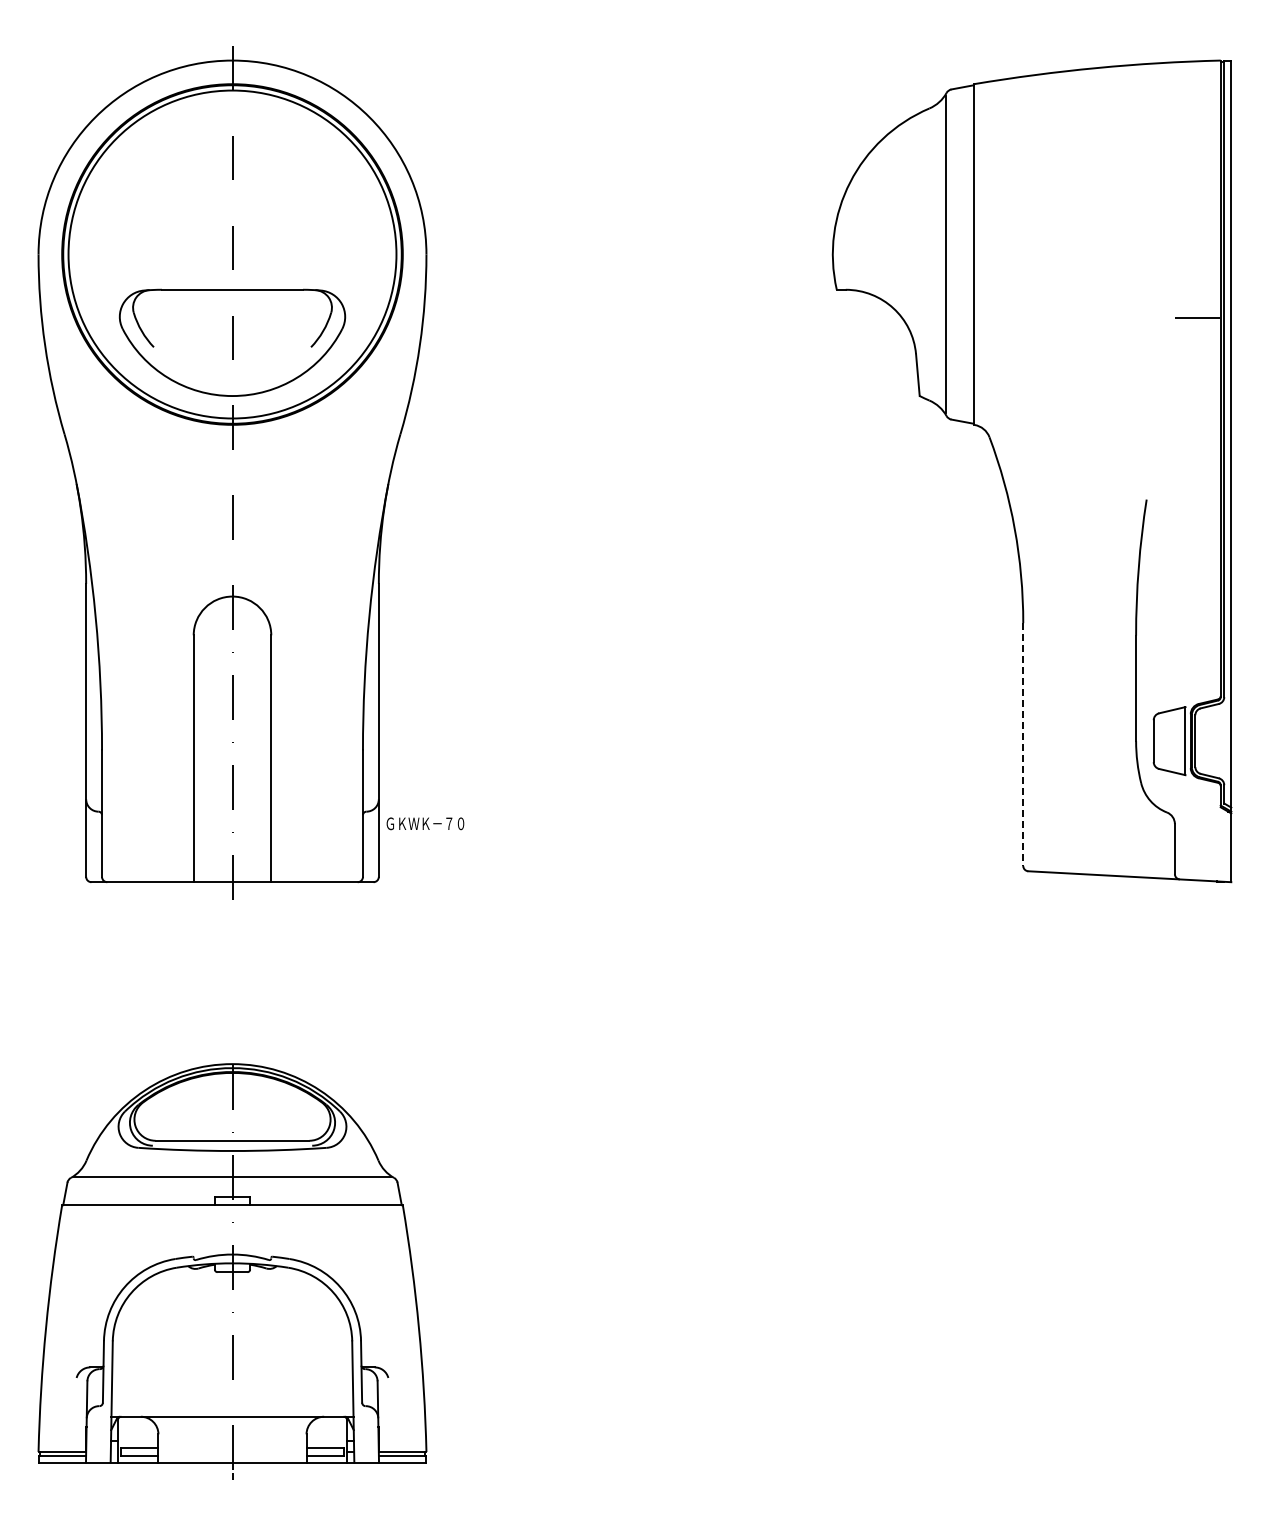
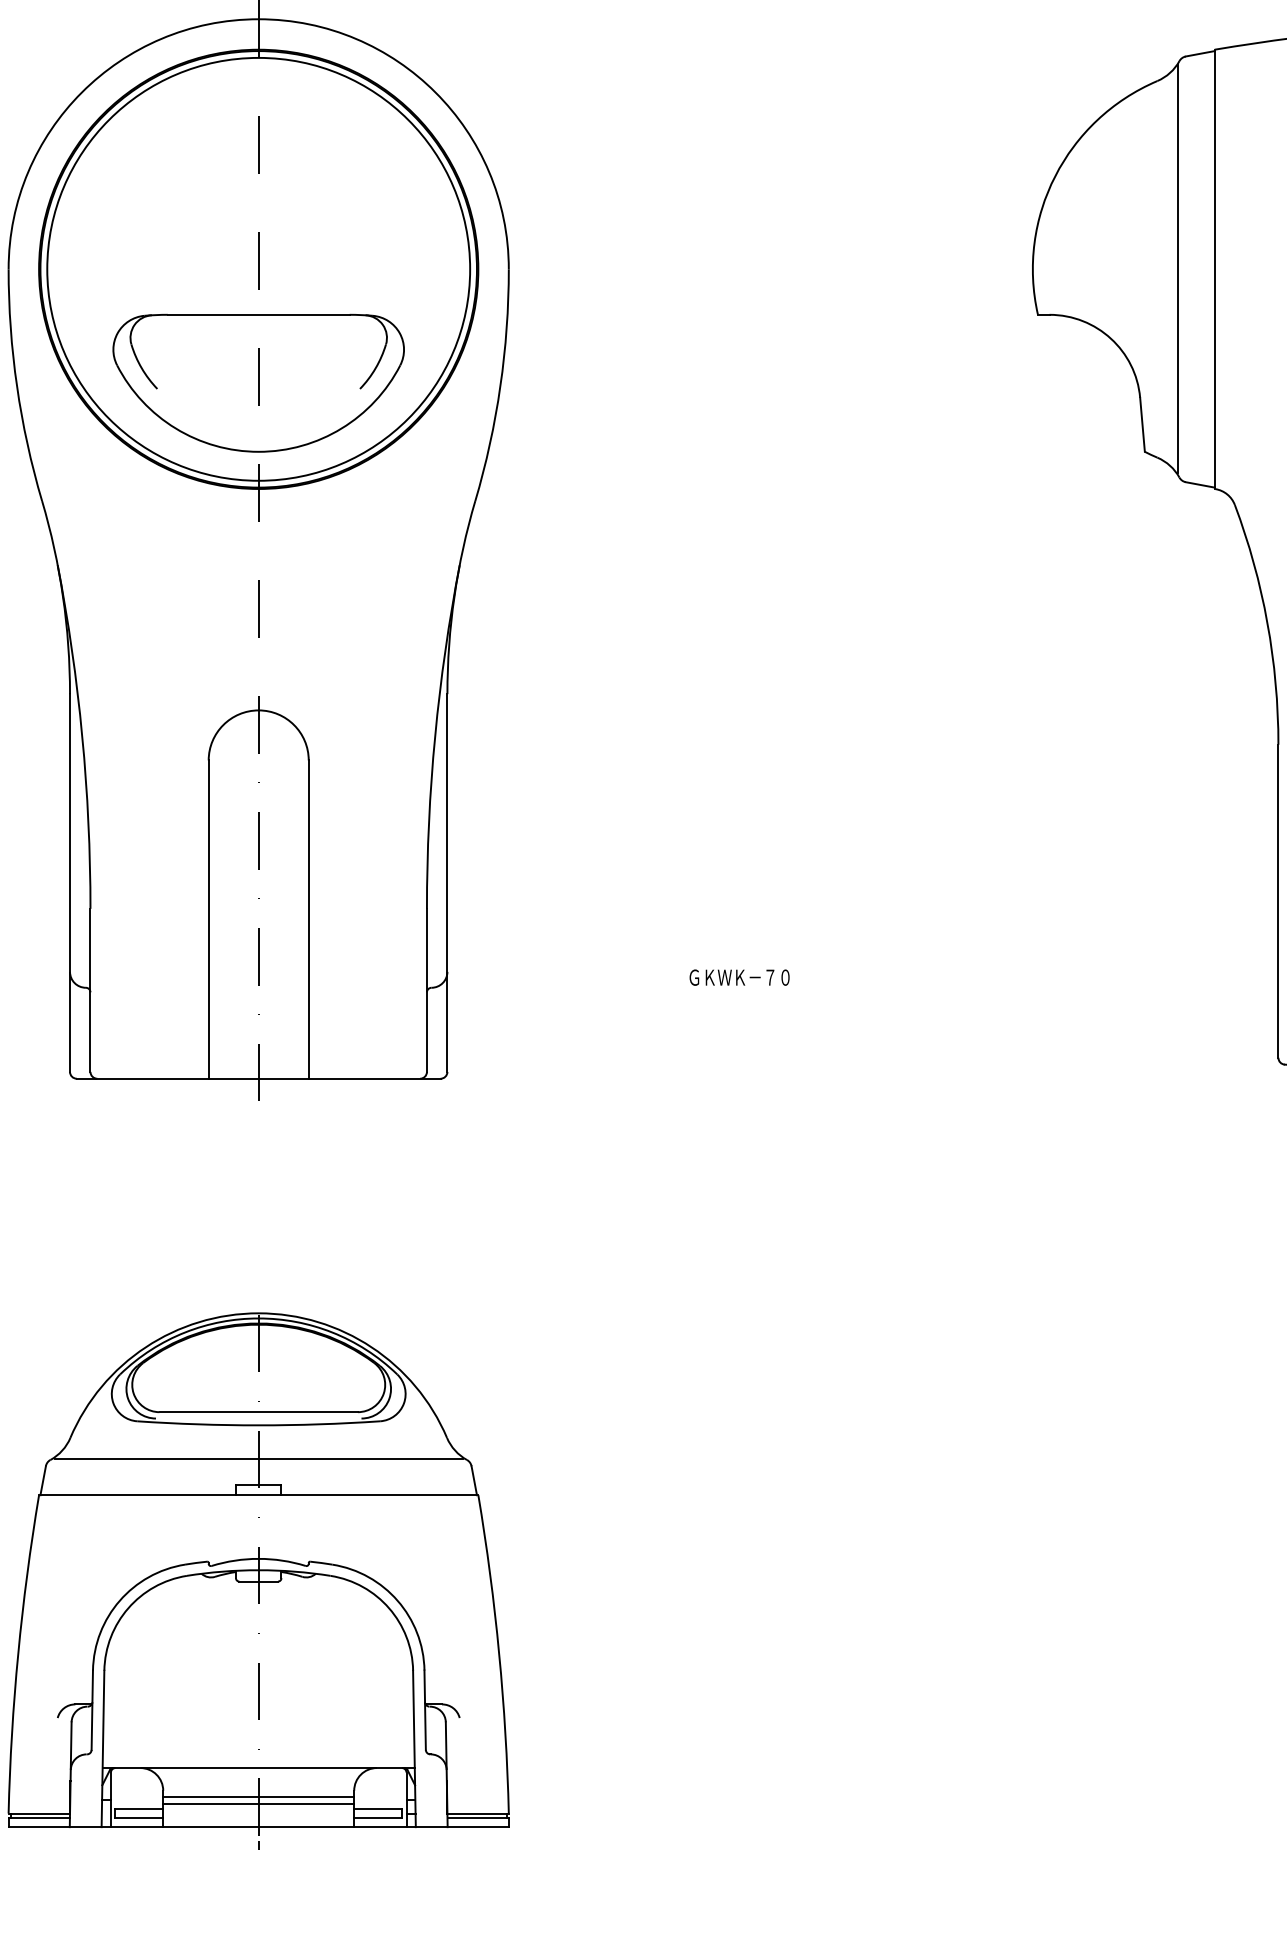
line: (1023, 745) -> (1278, 902), dashed -> solid
text: (425, 823) -> (739, 977), moved
line: (232, 1439) -> (258, 1797), added
line: (232, 1444) -> (258, 1803), added

